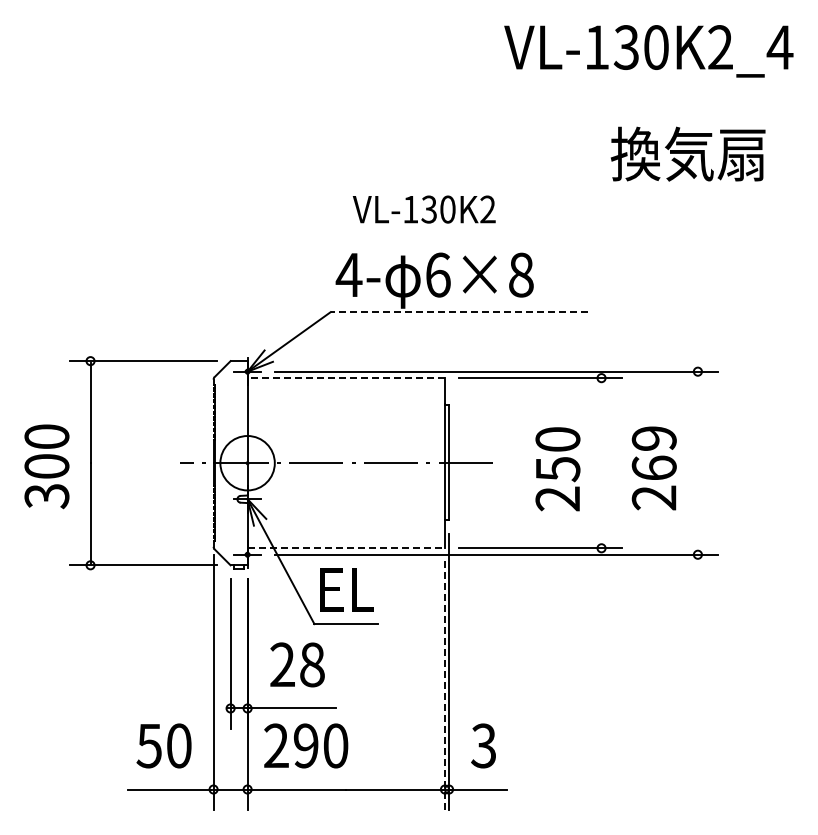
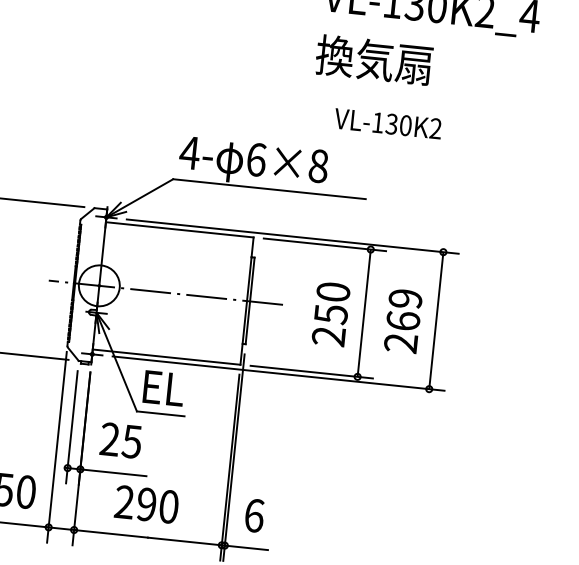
text: (687, 153) -> (373, 59), moved
text: (423, 209) -> (387, 123), moved
line: (459, 312) -> (269, 189), dashed -> solid
line: (346, 378) -> (179, 230), dashed -> solid
line: (601, 462) -> (364, 312), added
line: (697, 463) -> (435, 320), added
line: (346, 548) -> (166, 357), dashed -> solid
text: (311, 664) -> (131, 441), 28 -> 25
line: (444, 686) -> (229, 468), dashed -> solid
text: (306, 745) -> (147, 504), moved
text: (483, 745) -> (254, 515), 3 -> 6

